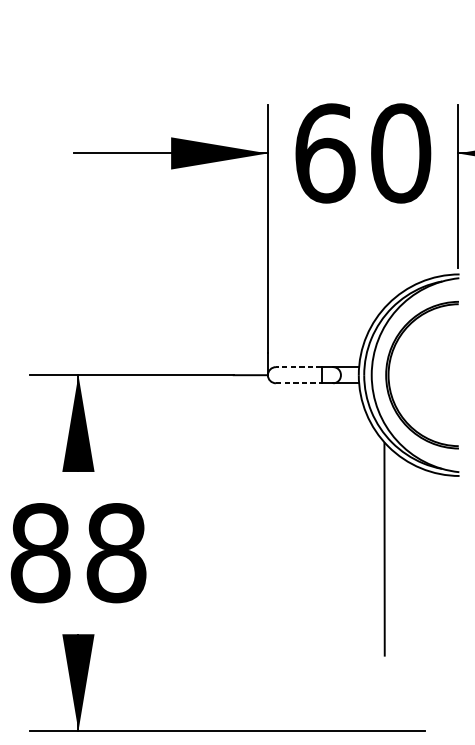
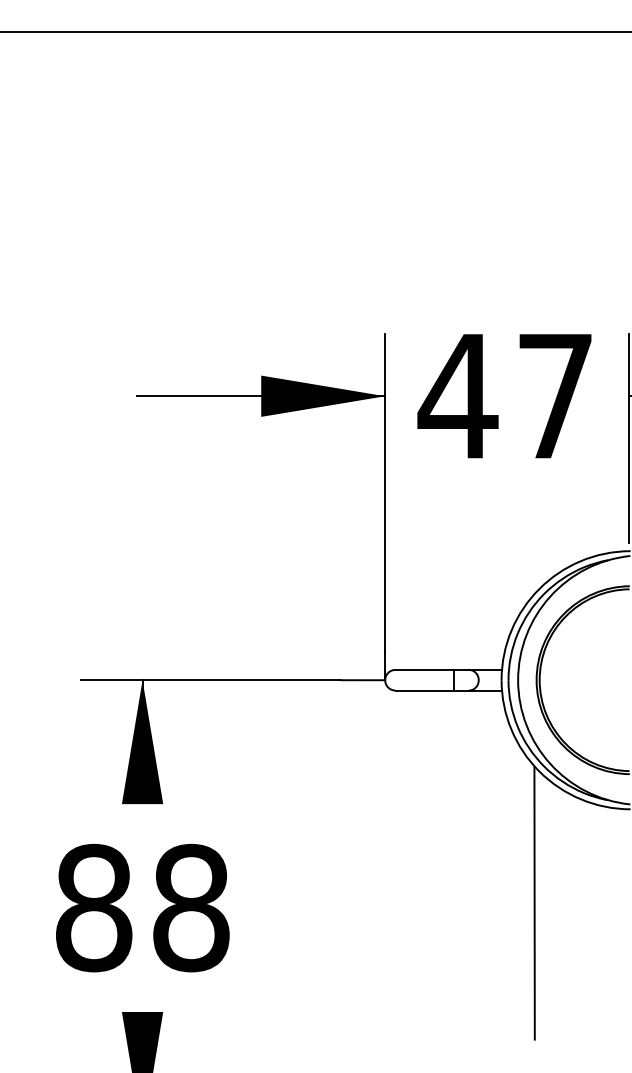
text: (361, 153) -> (505, 396), 60 -> 47
line: (298, 366) -> (424, 669), dashed -> solid
line: (299, 383) -> (425, 690), dashed -> solid

